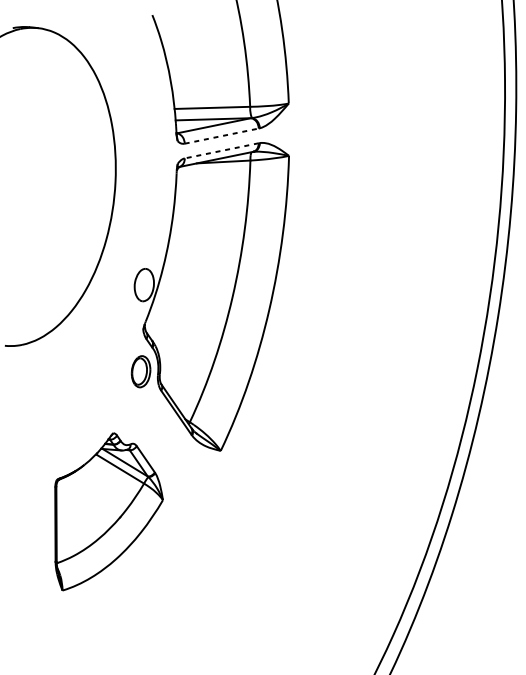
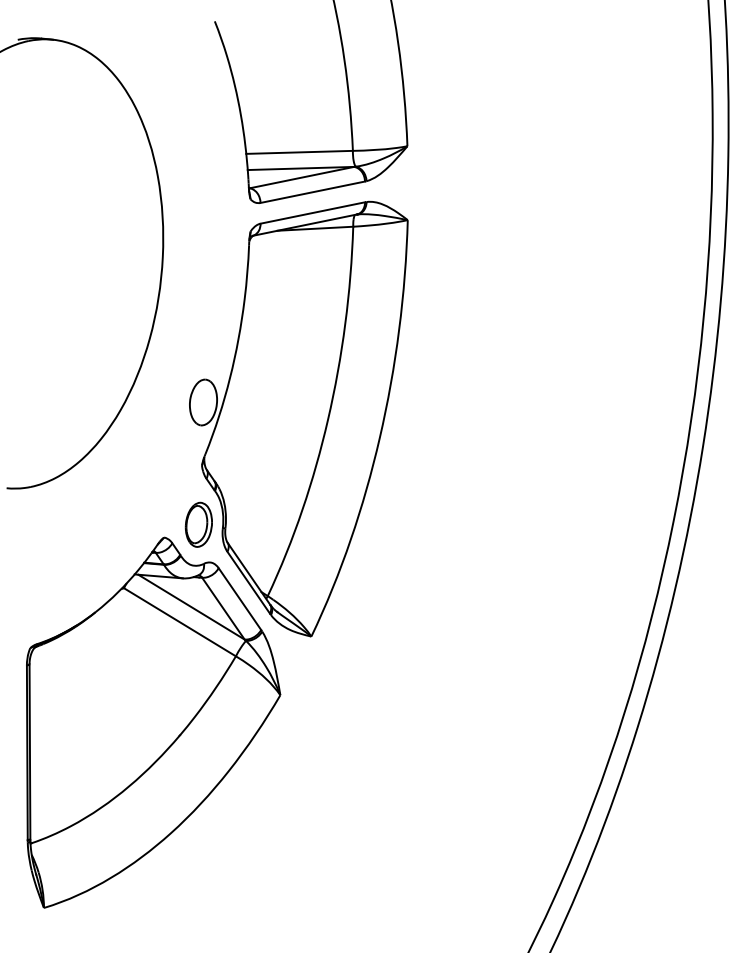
line: (222, 136) -> (313, 192), dashed -> solid
line: (221, 151) -> (312, 213), dashed -> solid
part: (108, 511) -> (153, 722), size x1.67

